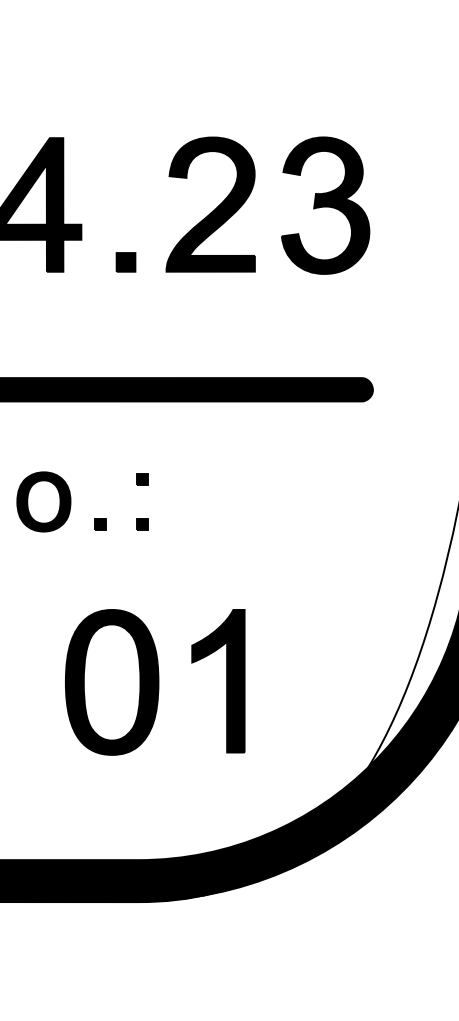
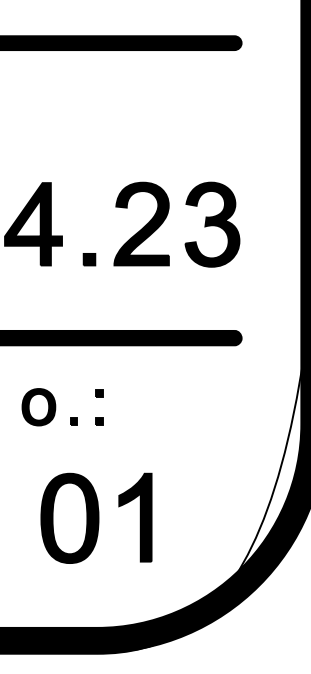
part: (155, 680) -> (96, 517), moved

